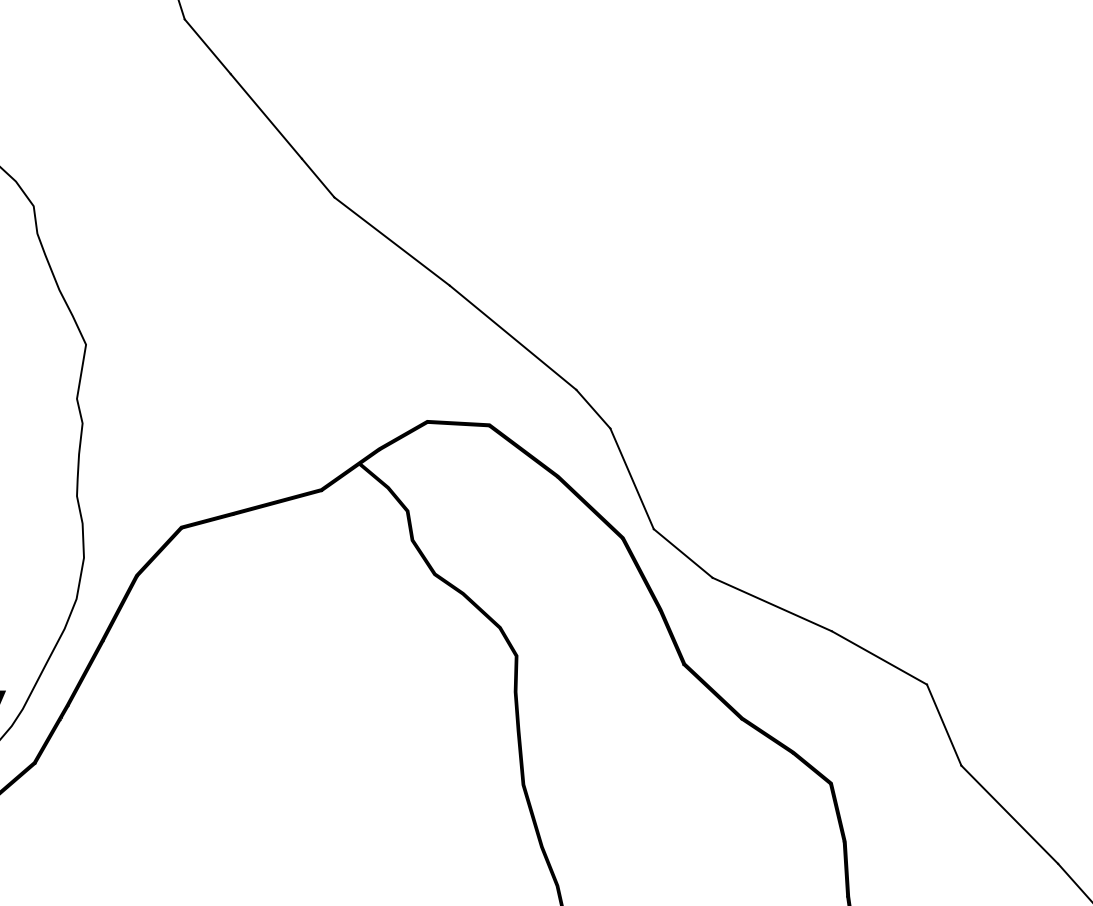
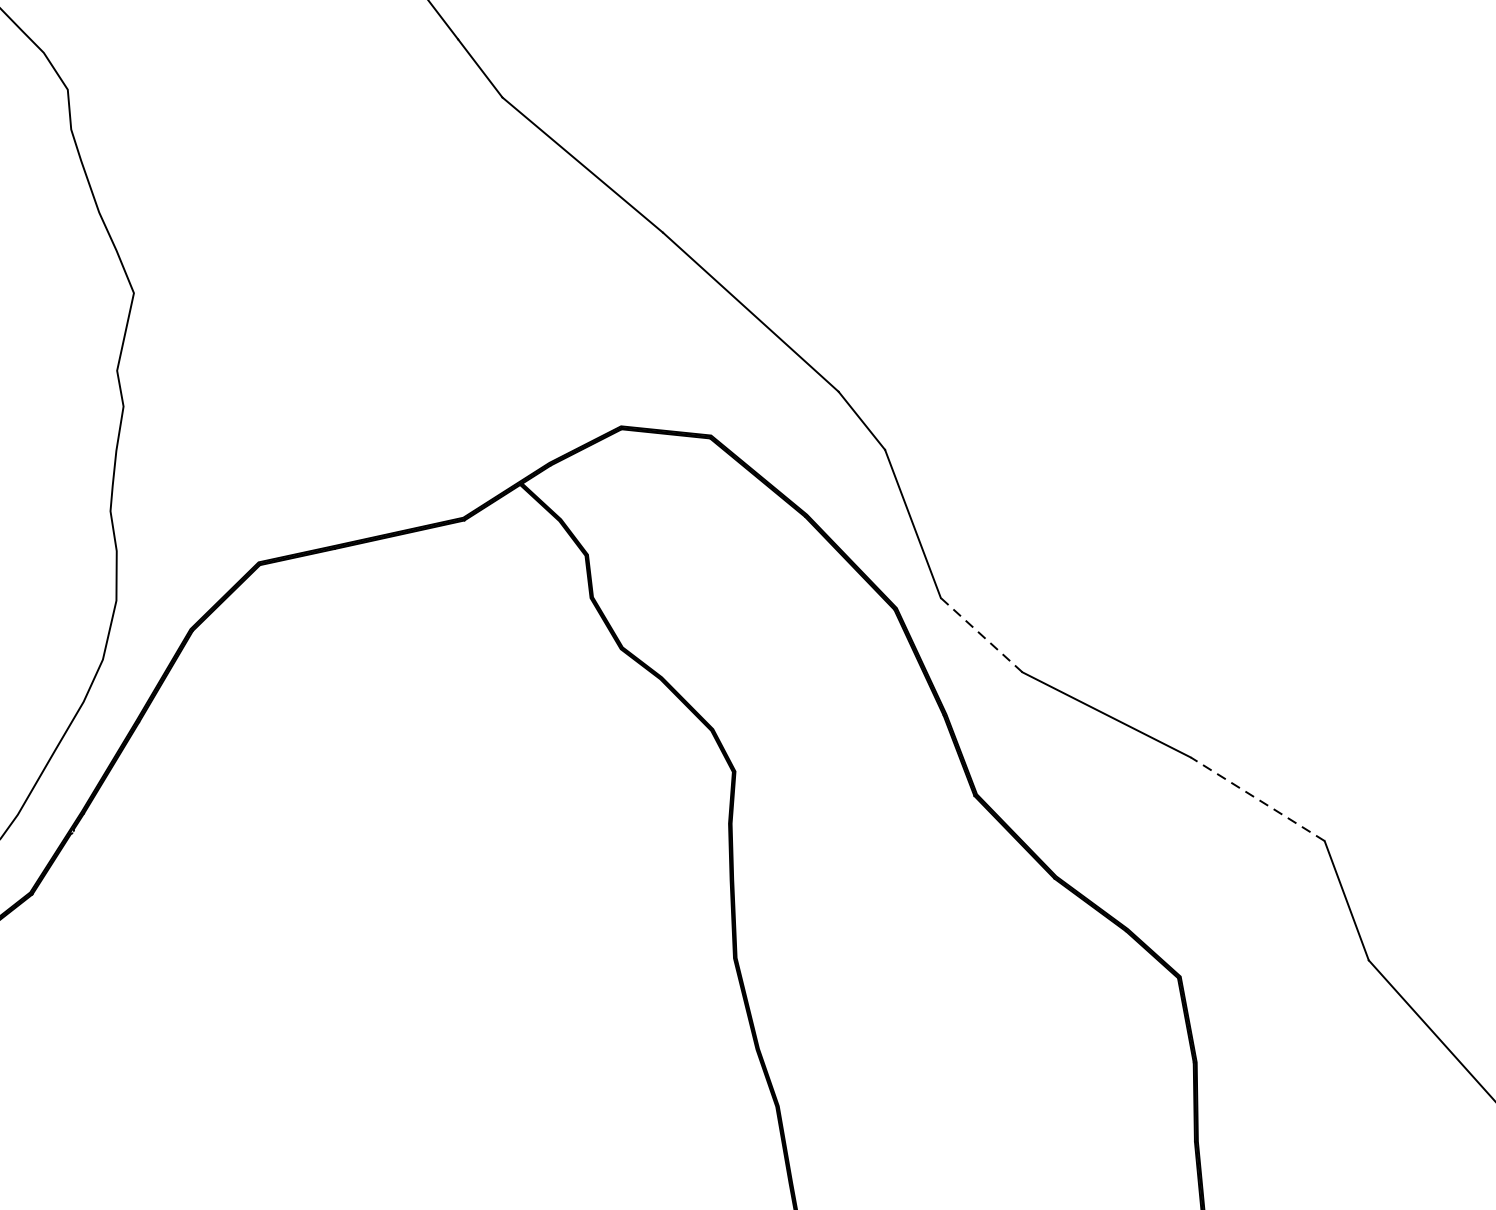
line: (682, 553) -> (980, 635), solid -> dashed
line: (879, 657) -> (1257, 798), solid -> dashed

